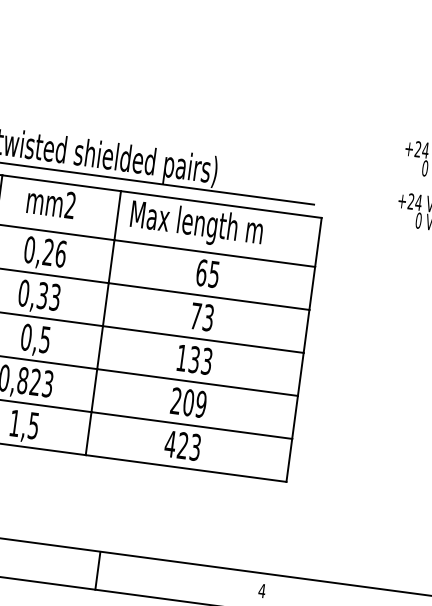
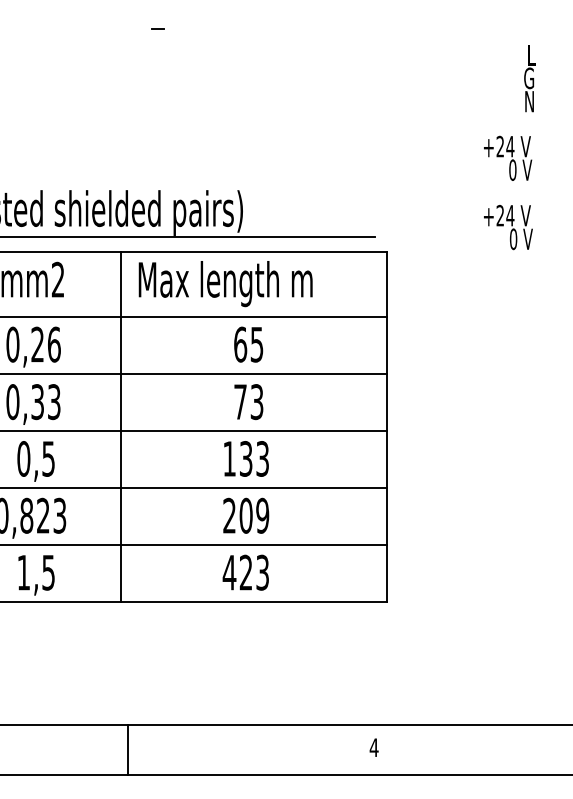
line: (170, 25) -> (157, 28), added
line: (98, 571) -> (128, 750), moved

